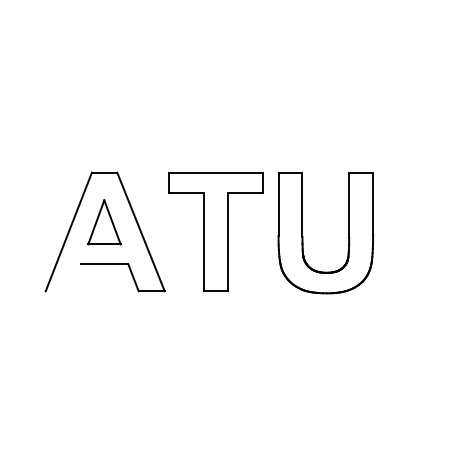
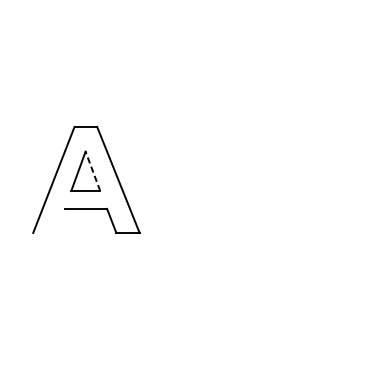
line: (112, 221) -> (92, 170), solid -> dashed
part: (215, 231) -> (185, 179), removed
part: (303, 236) -> (263, 183), removed

